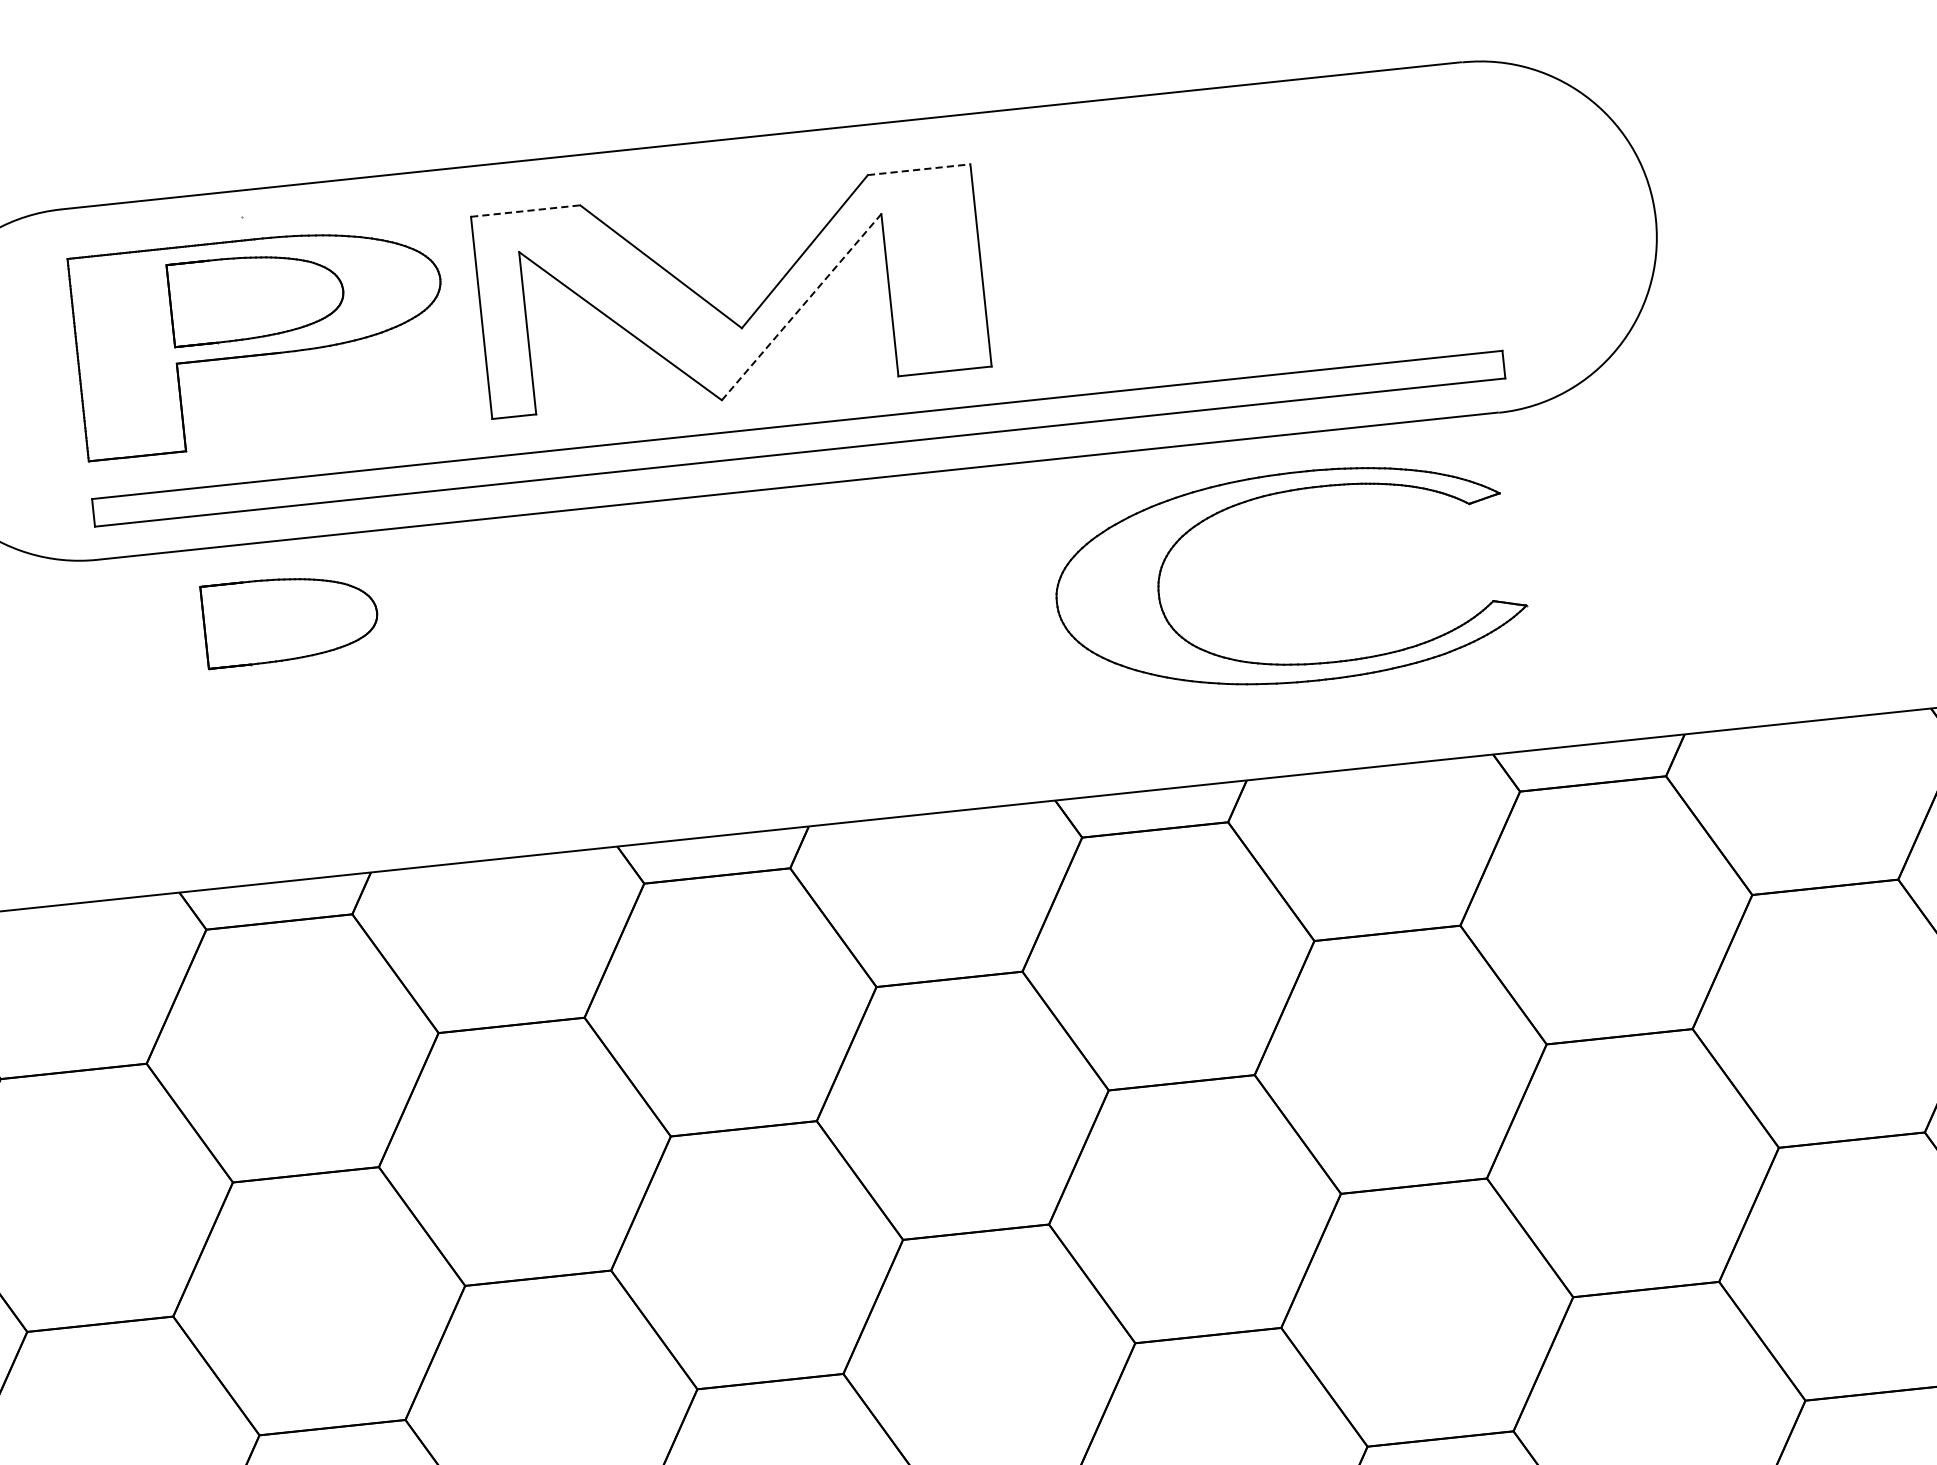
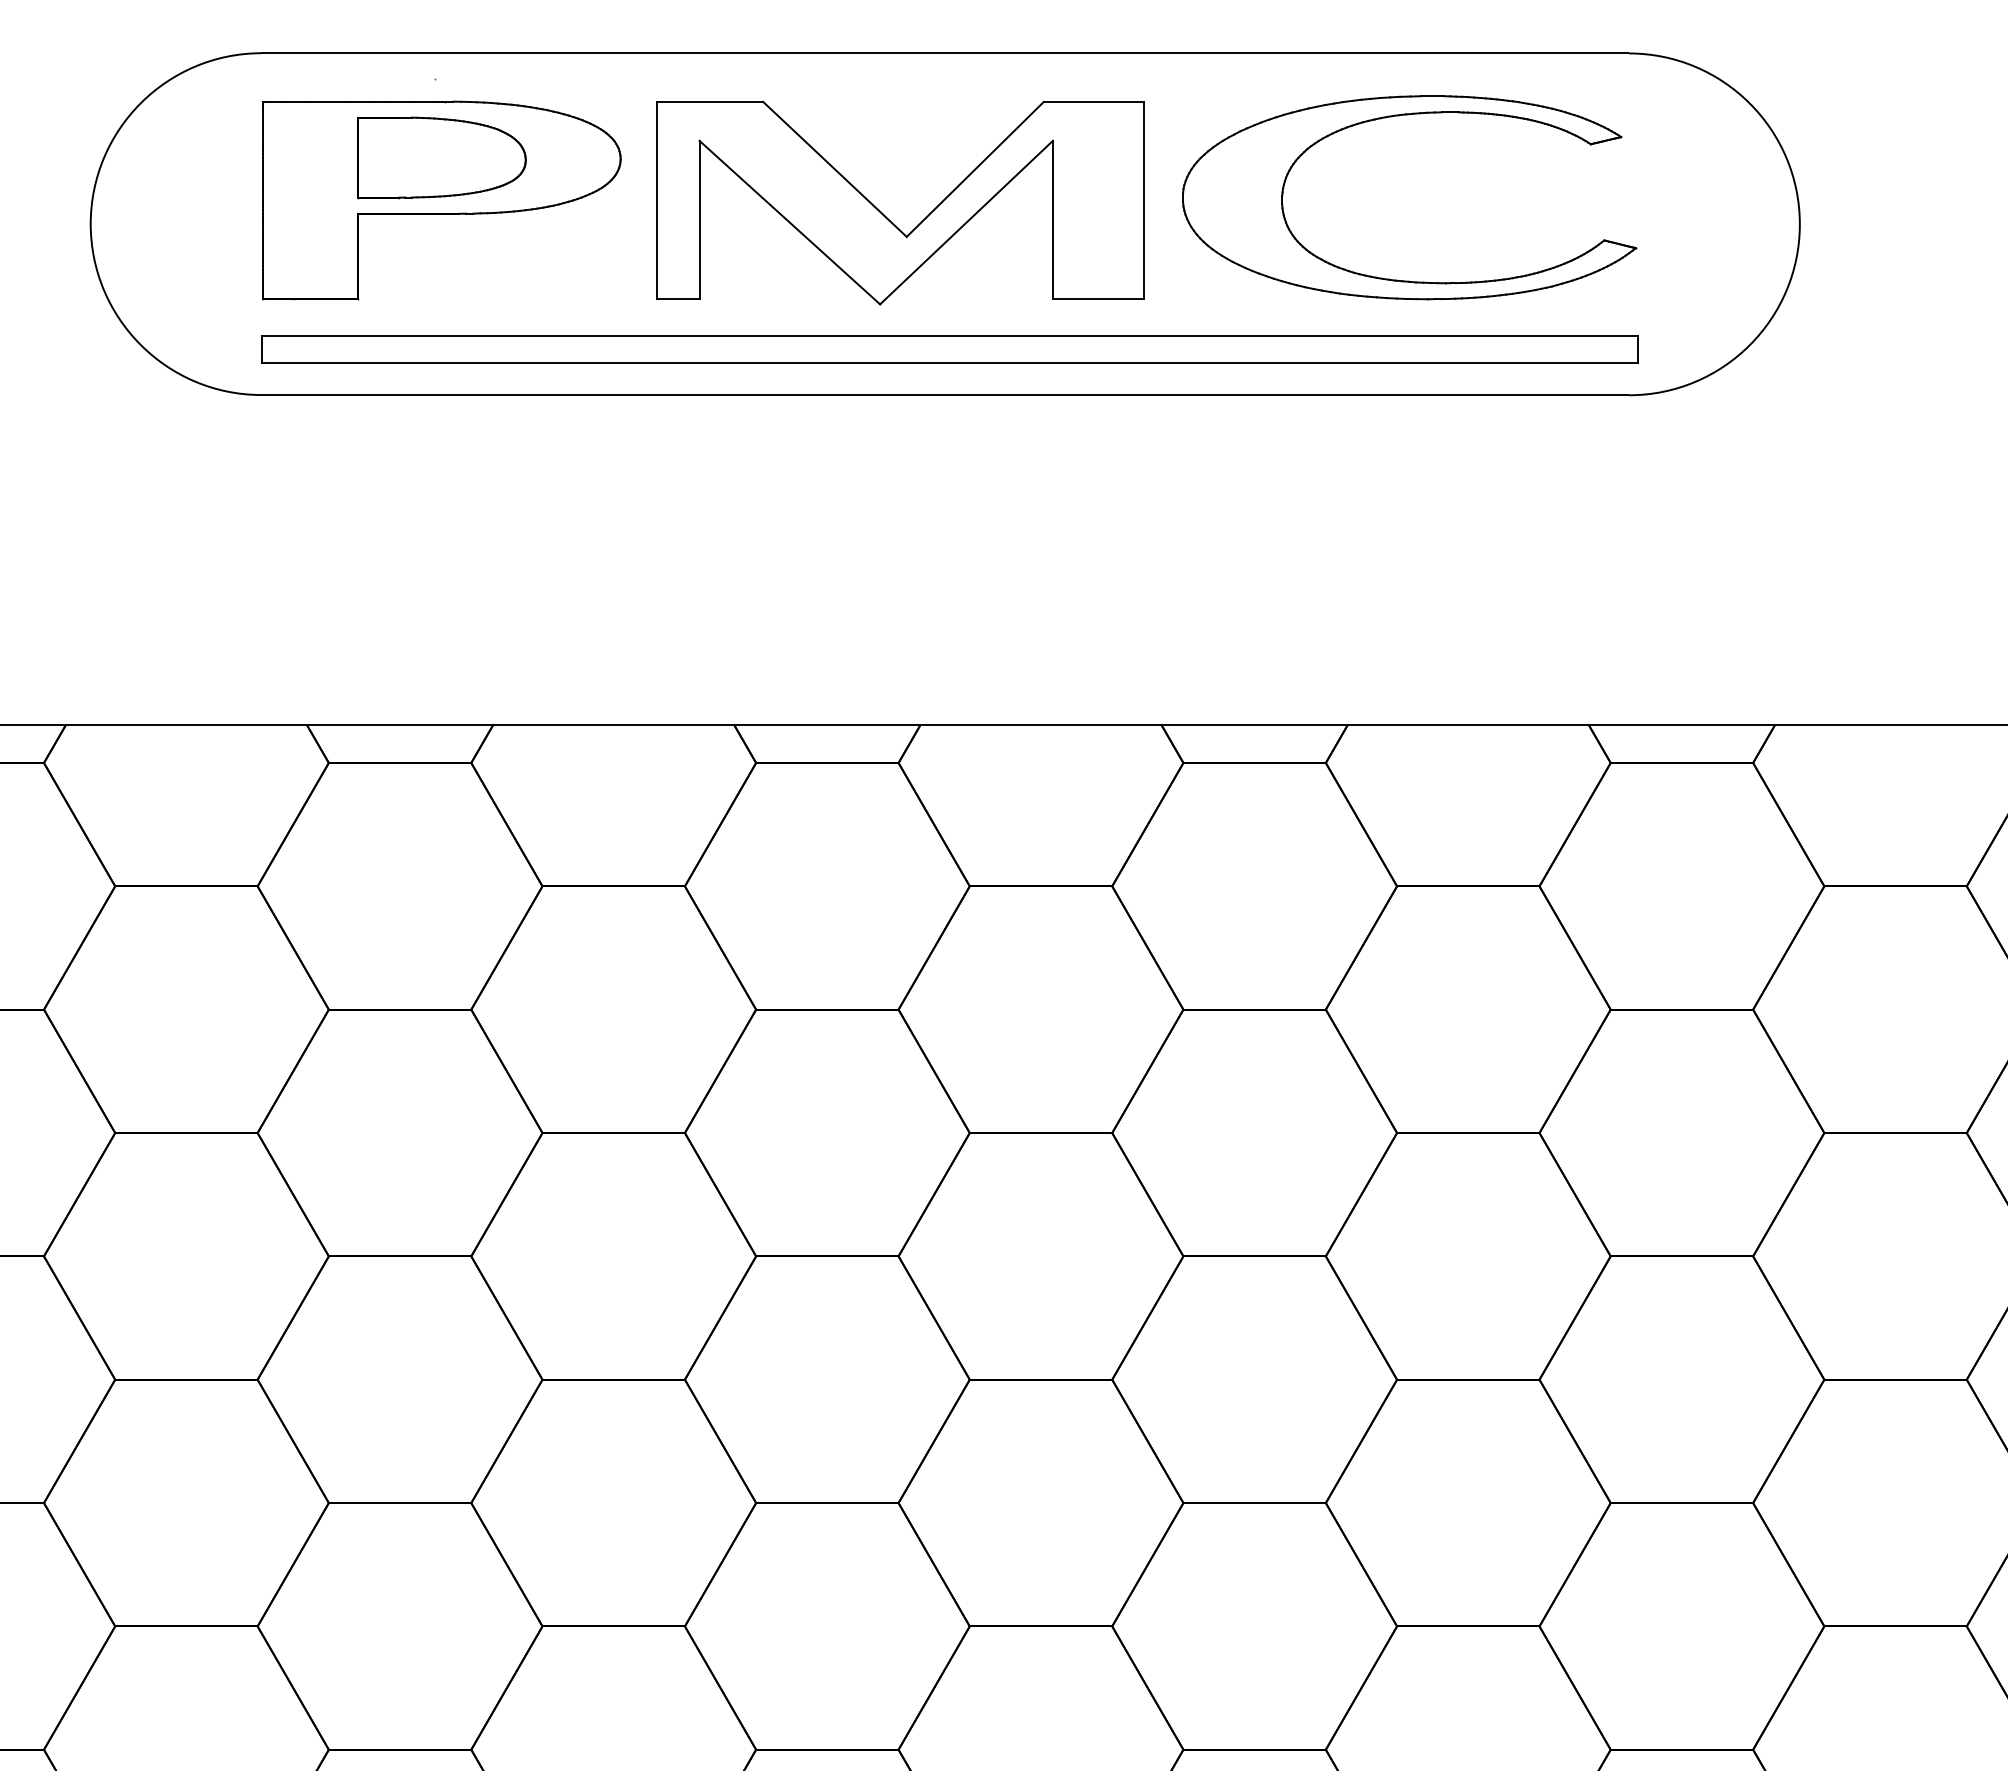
line: (919, 169) -> (1094, 101), dashed -> solid
line: (526, 210) -> (710, 101), dashed -> solid
line: (801, 307) -> (966, 222), dashed -> solid
part: (1270, 496) -> (1399, 116), moved
part: (290, 618) -> (441, 471), removed

